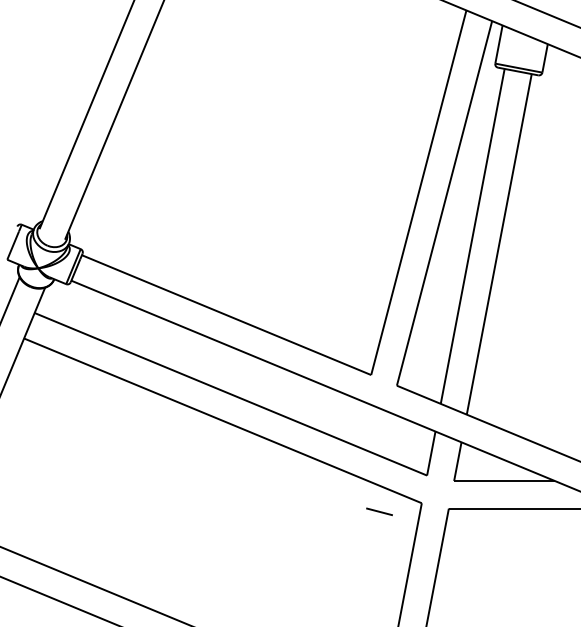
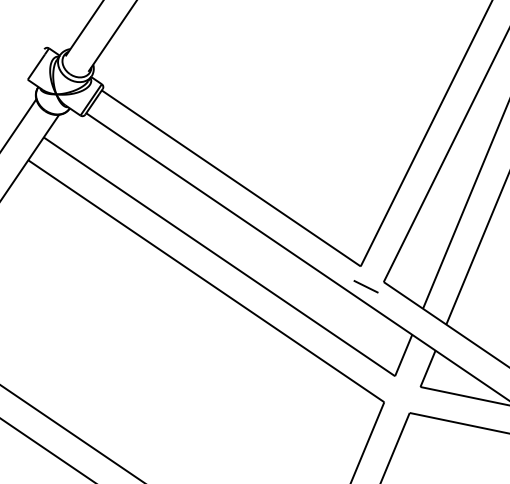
line: (379, 511) -> (366, 286), moved

